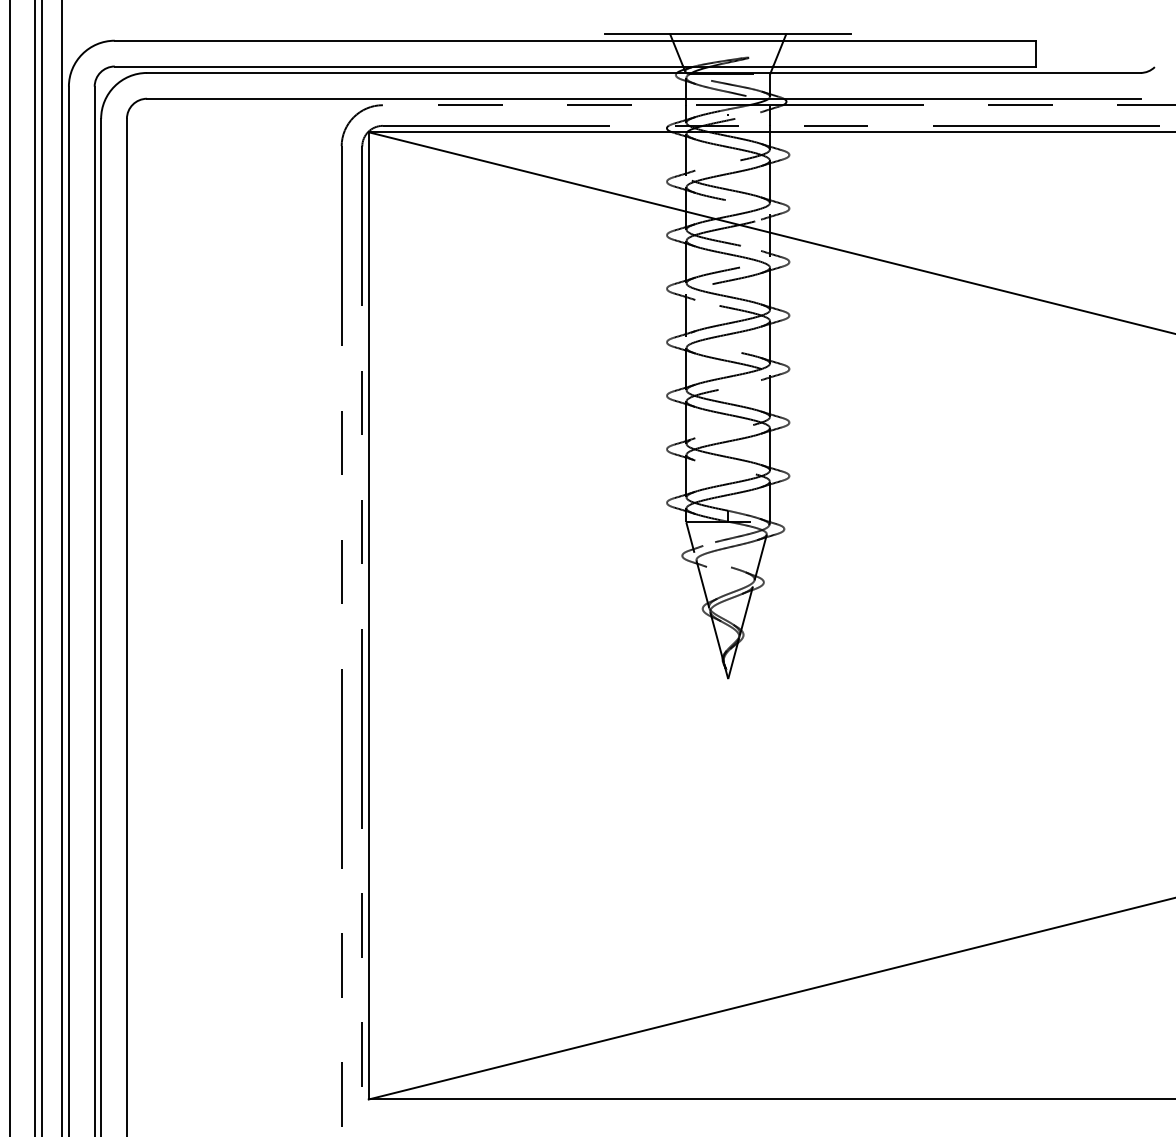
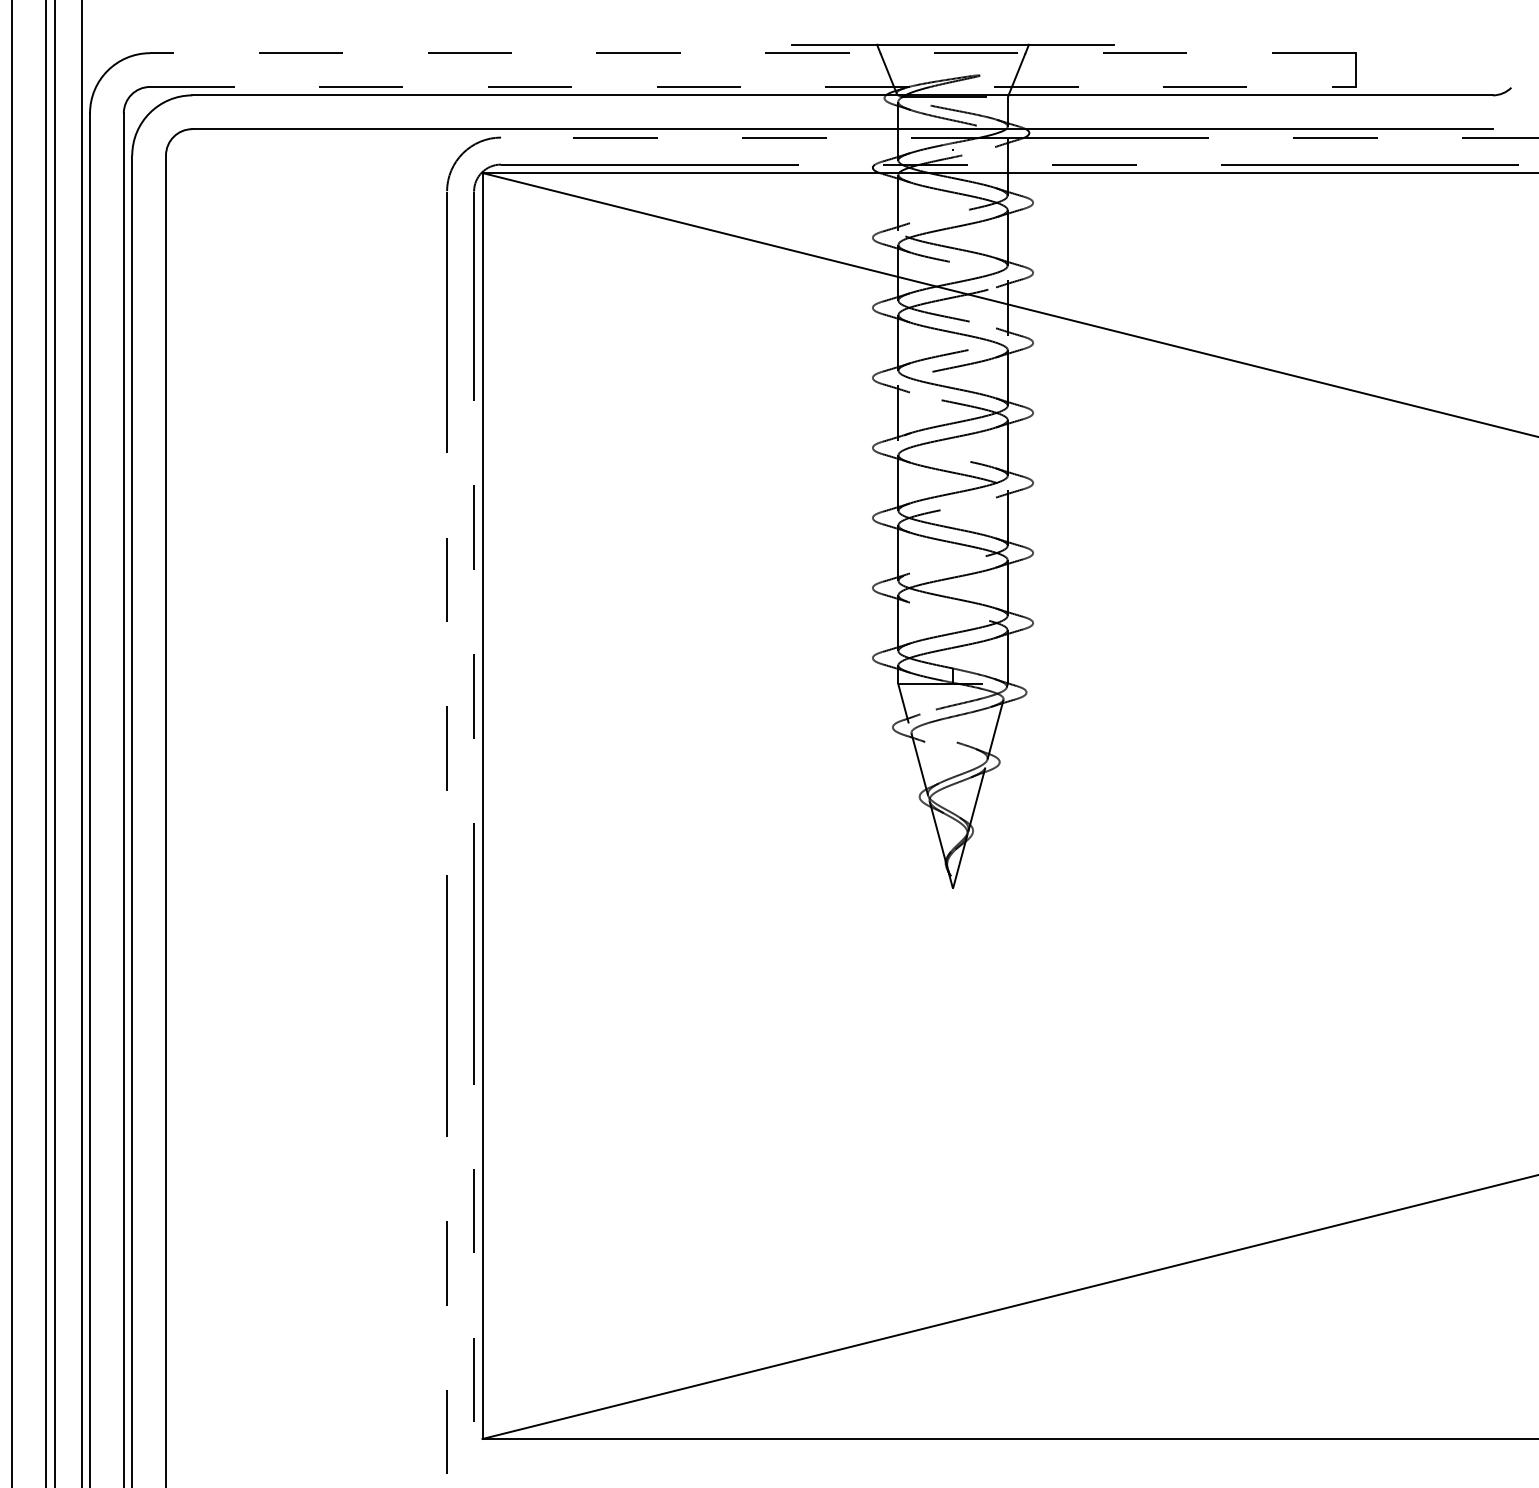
line: (575, 40) -> (753, 53), solid -> dashed
line: (575, 66) -> (753, 86), solid -> dashed

